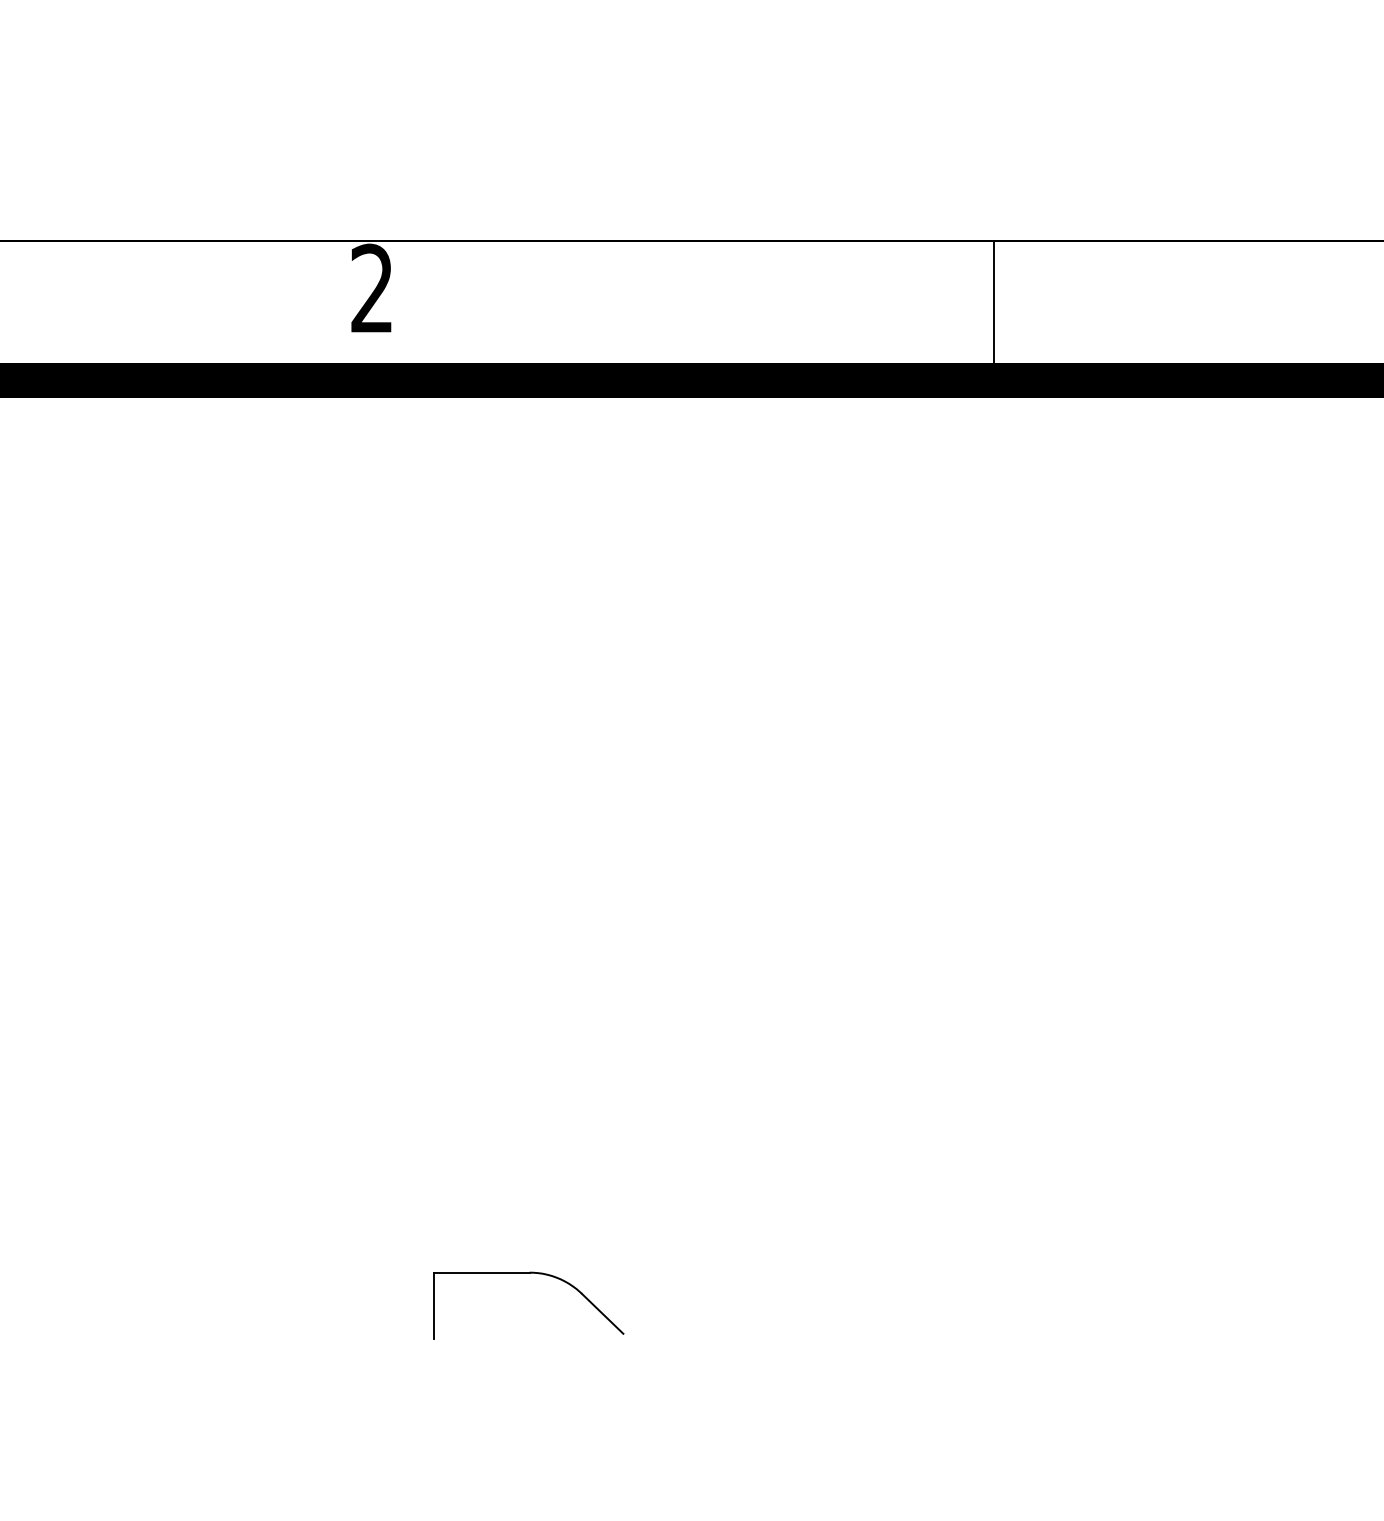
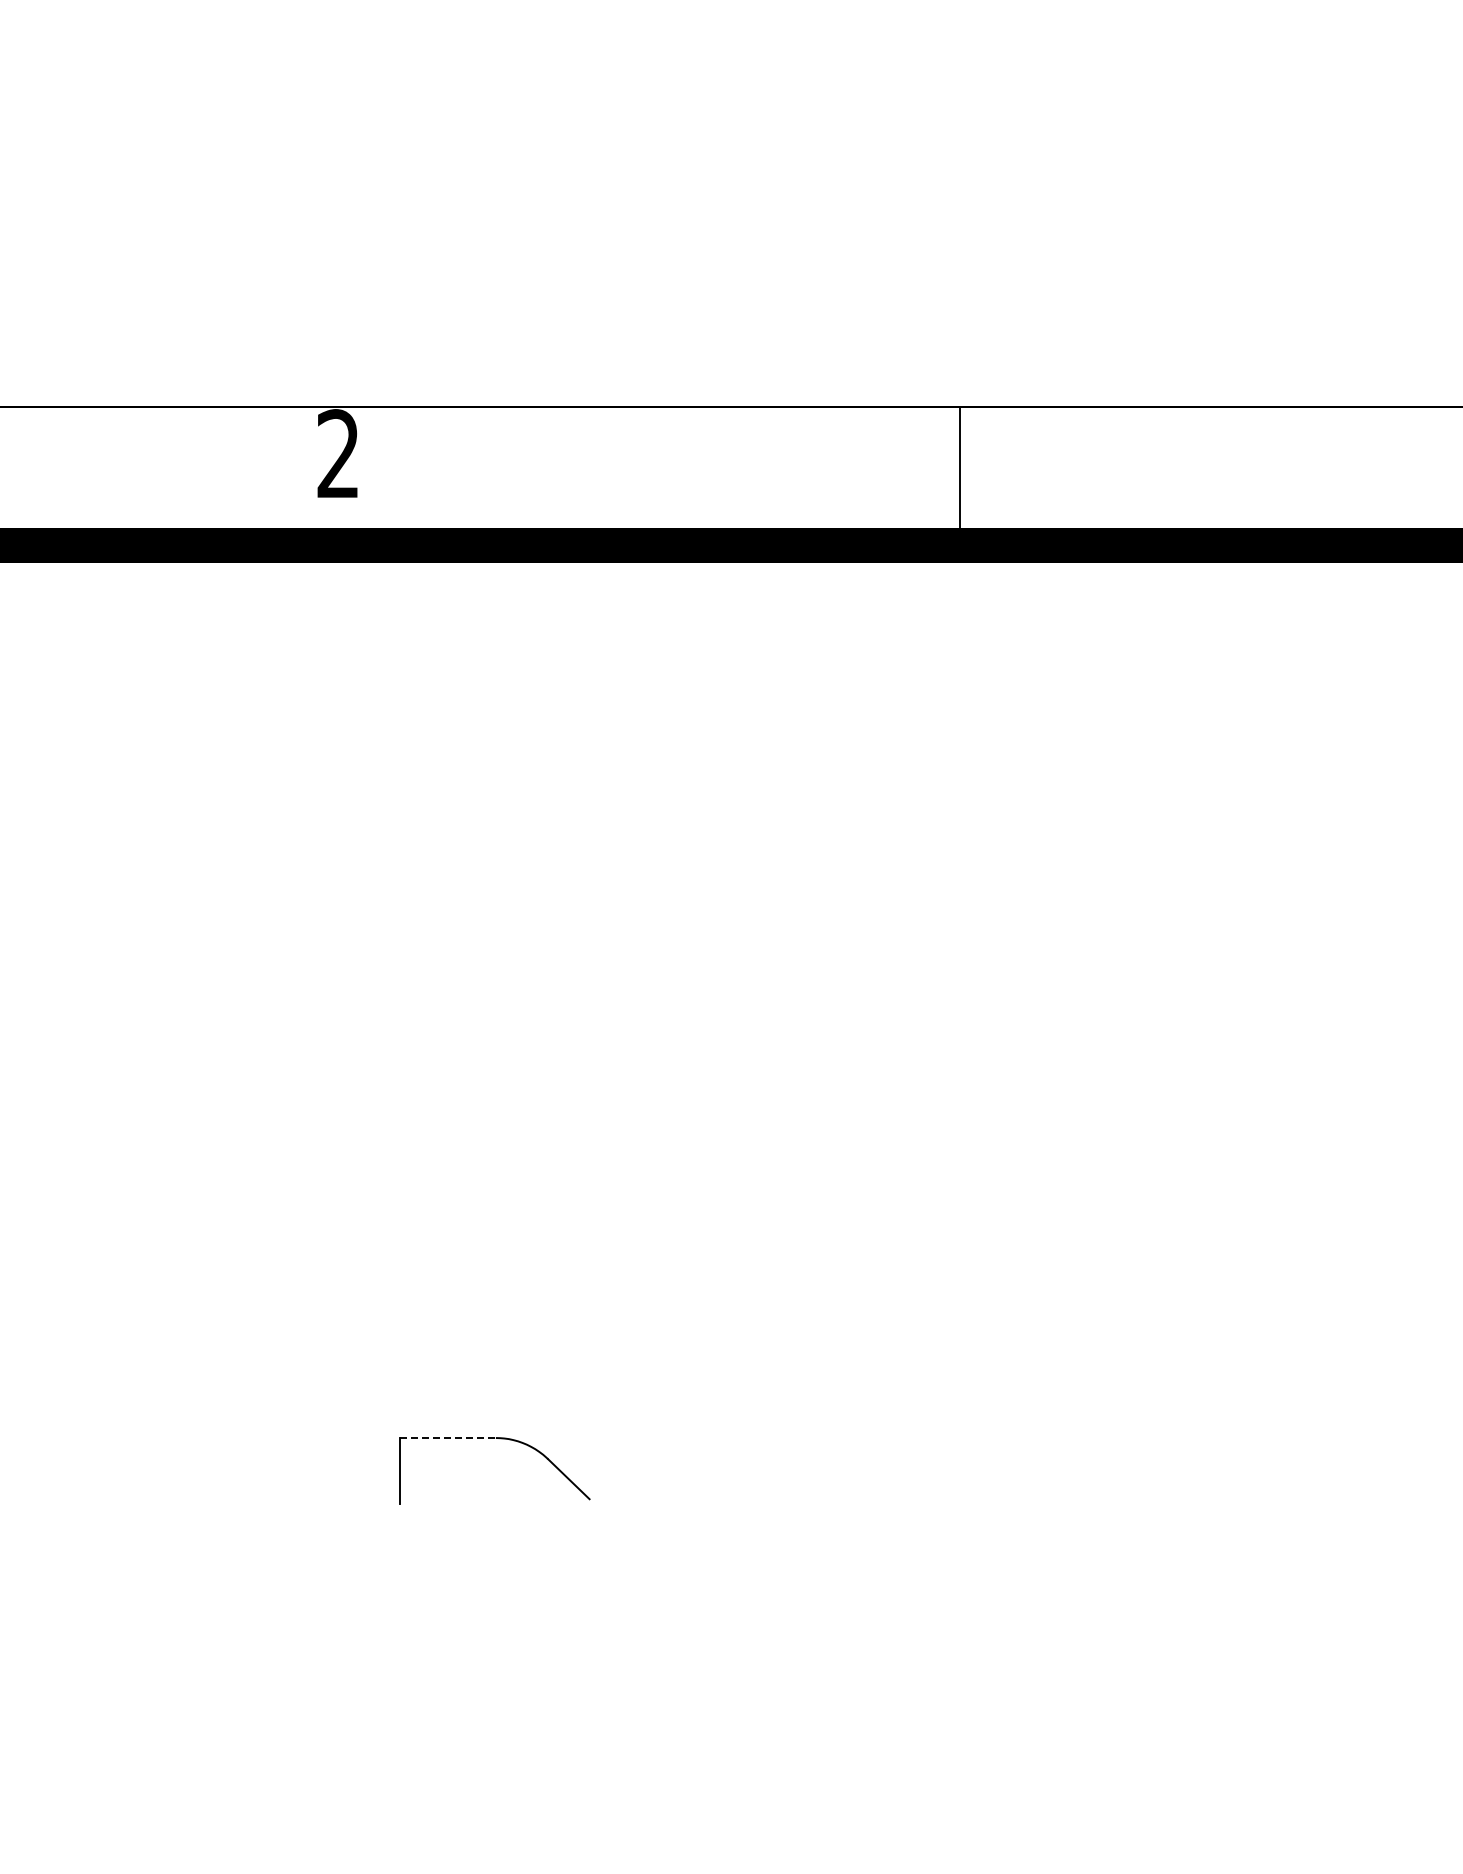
line: (481, 1273) -> (447, 1438), solid -> dashed

